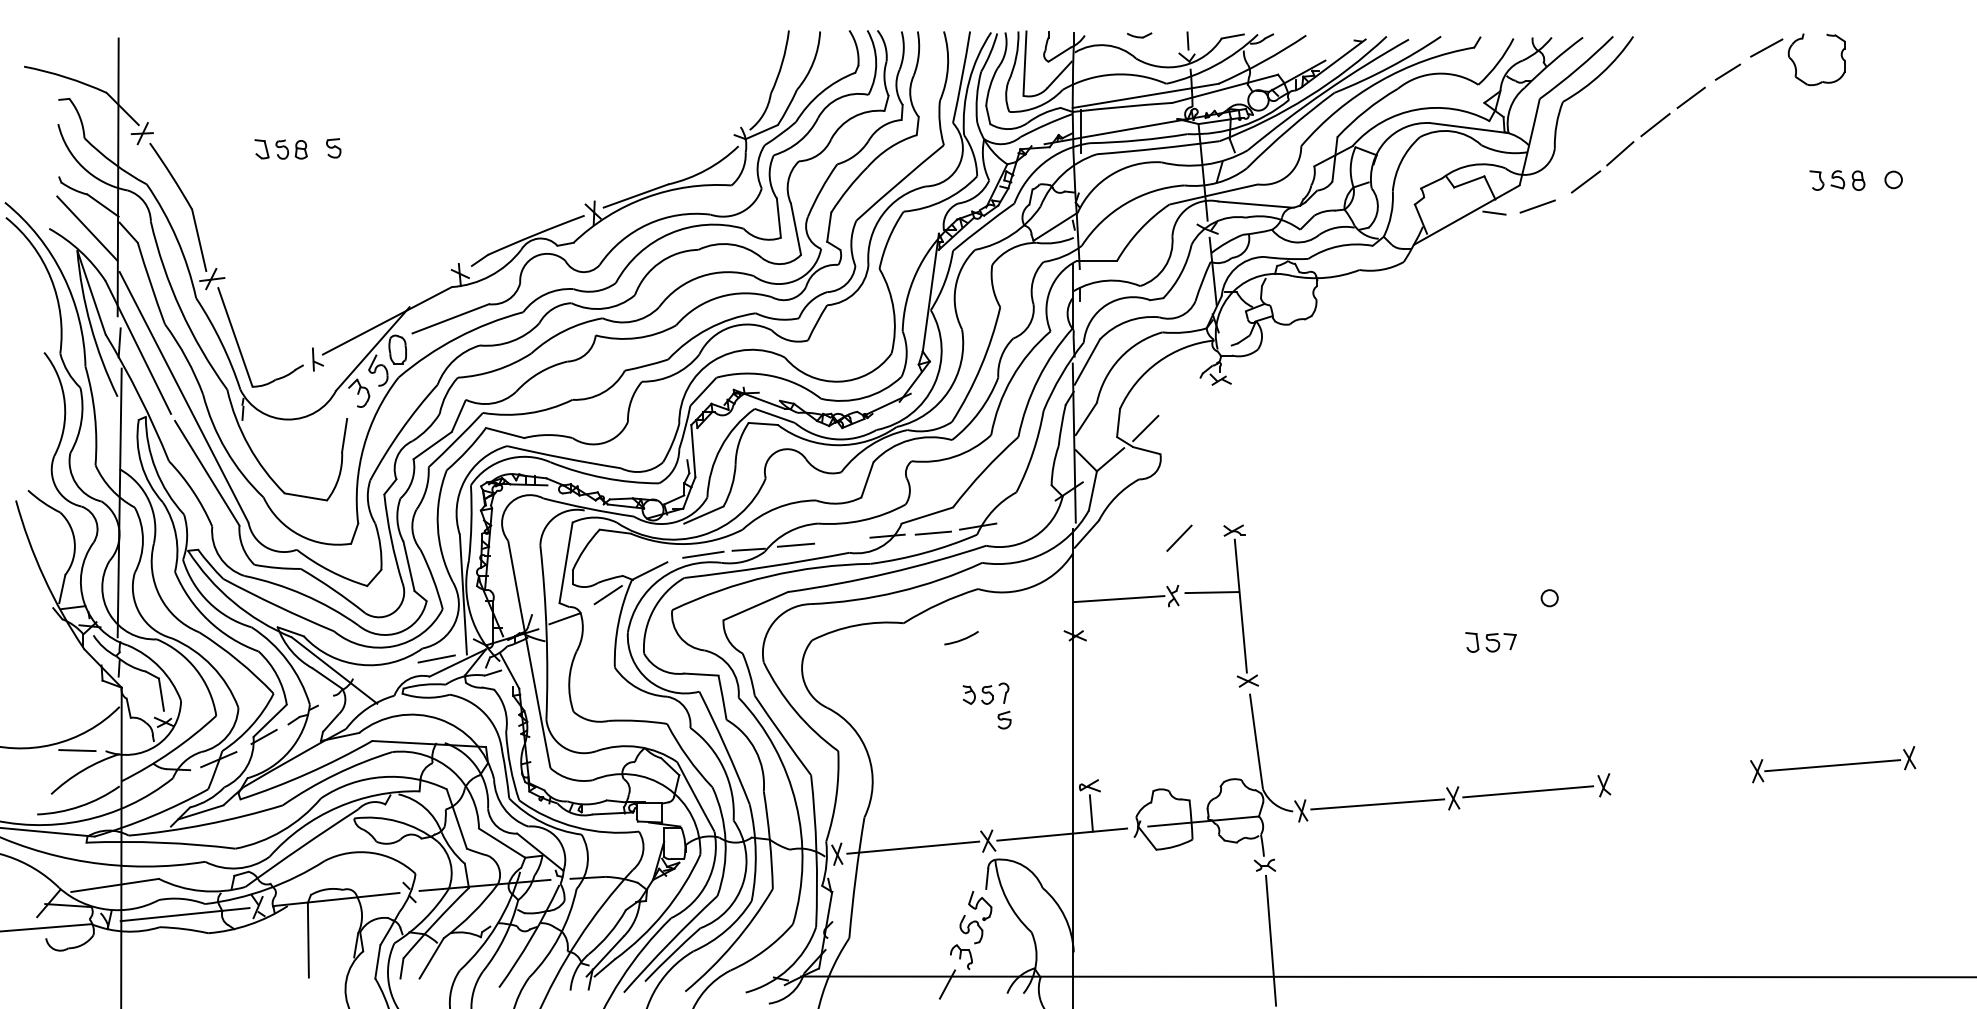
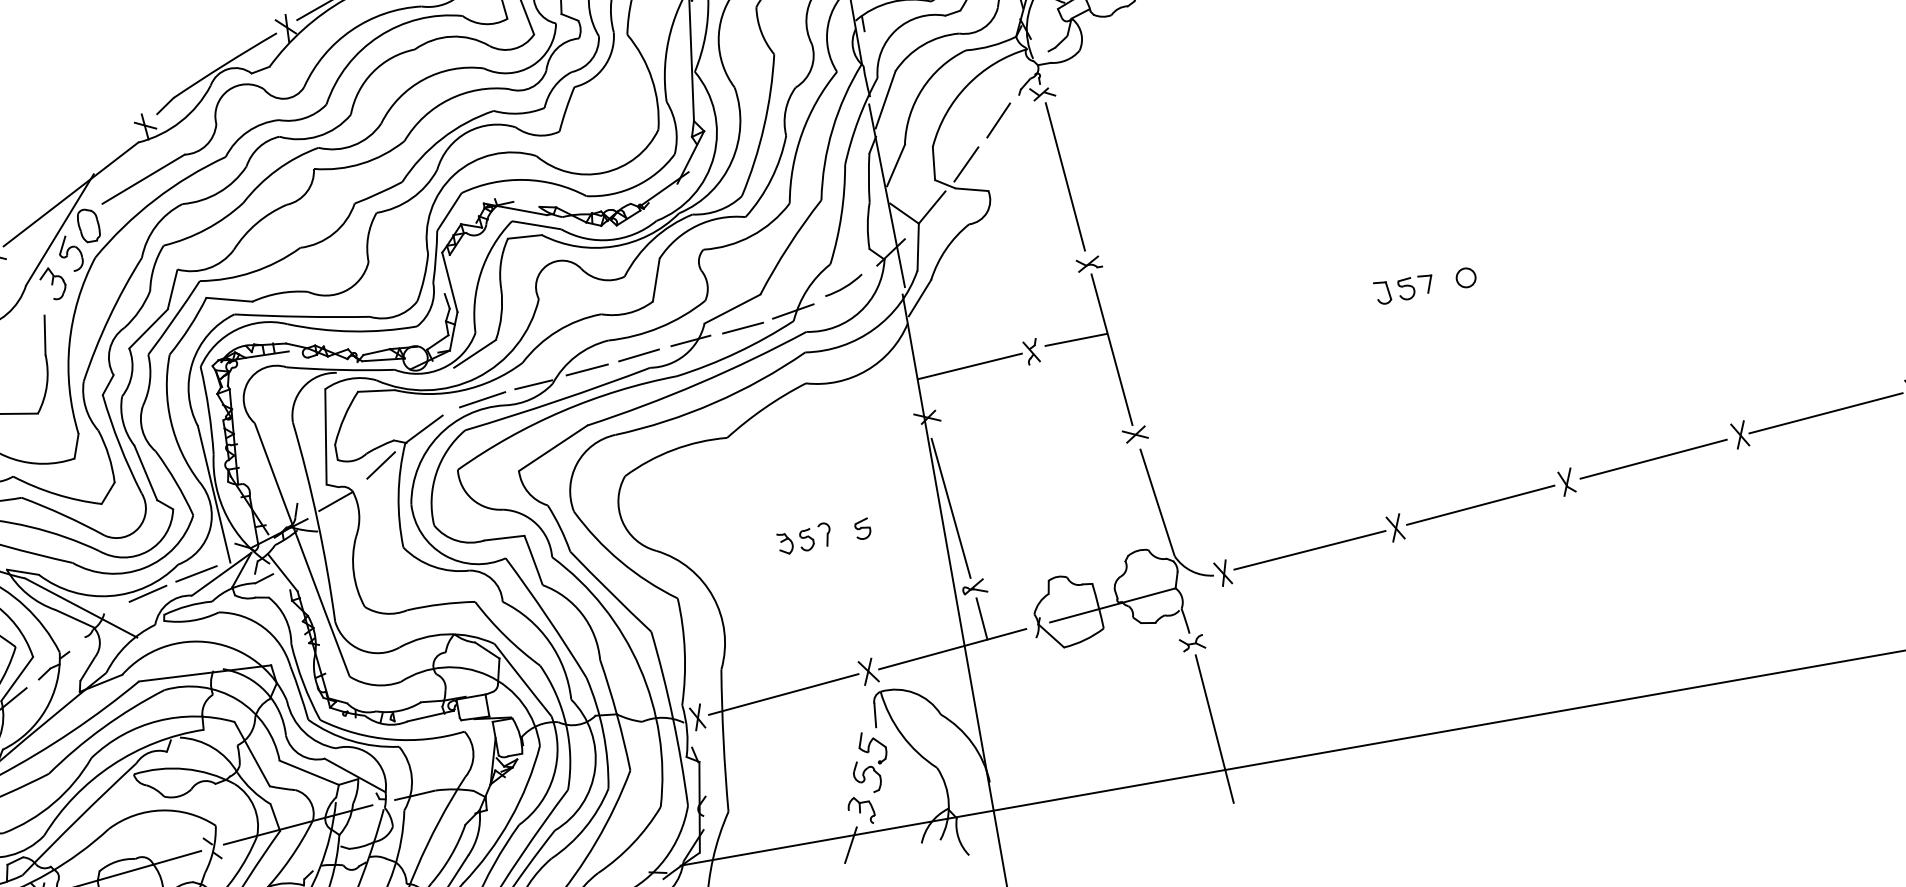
line: (1226, 453) -> (1064, 176), added
line: (1179, 537) -> (998, 119), moved
line: (841, 540) -> (638, 355), added
arc: (962, 638) -> (844, 285), moved
part: (1490, 642) -> (1403, 289), moved
line: (392, 668) -> (147, 593), added
part: (985, 693) -> (804, 538), moved
line: (1081, 715) -> (950, 508), added
line: (1680, 778) -> (1653, 458), added

